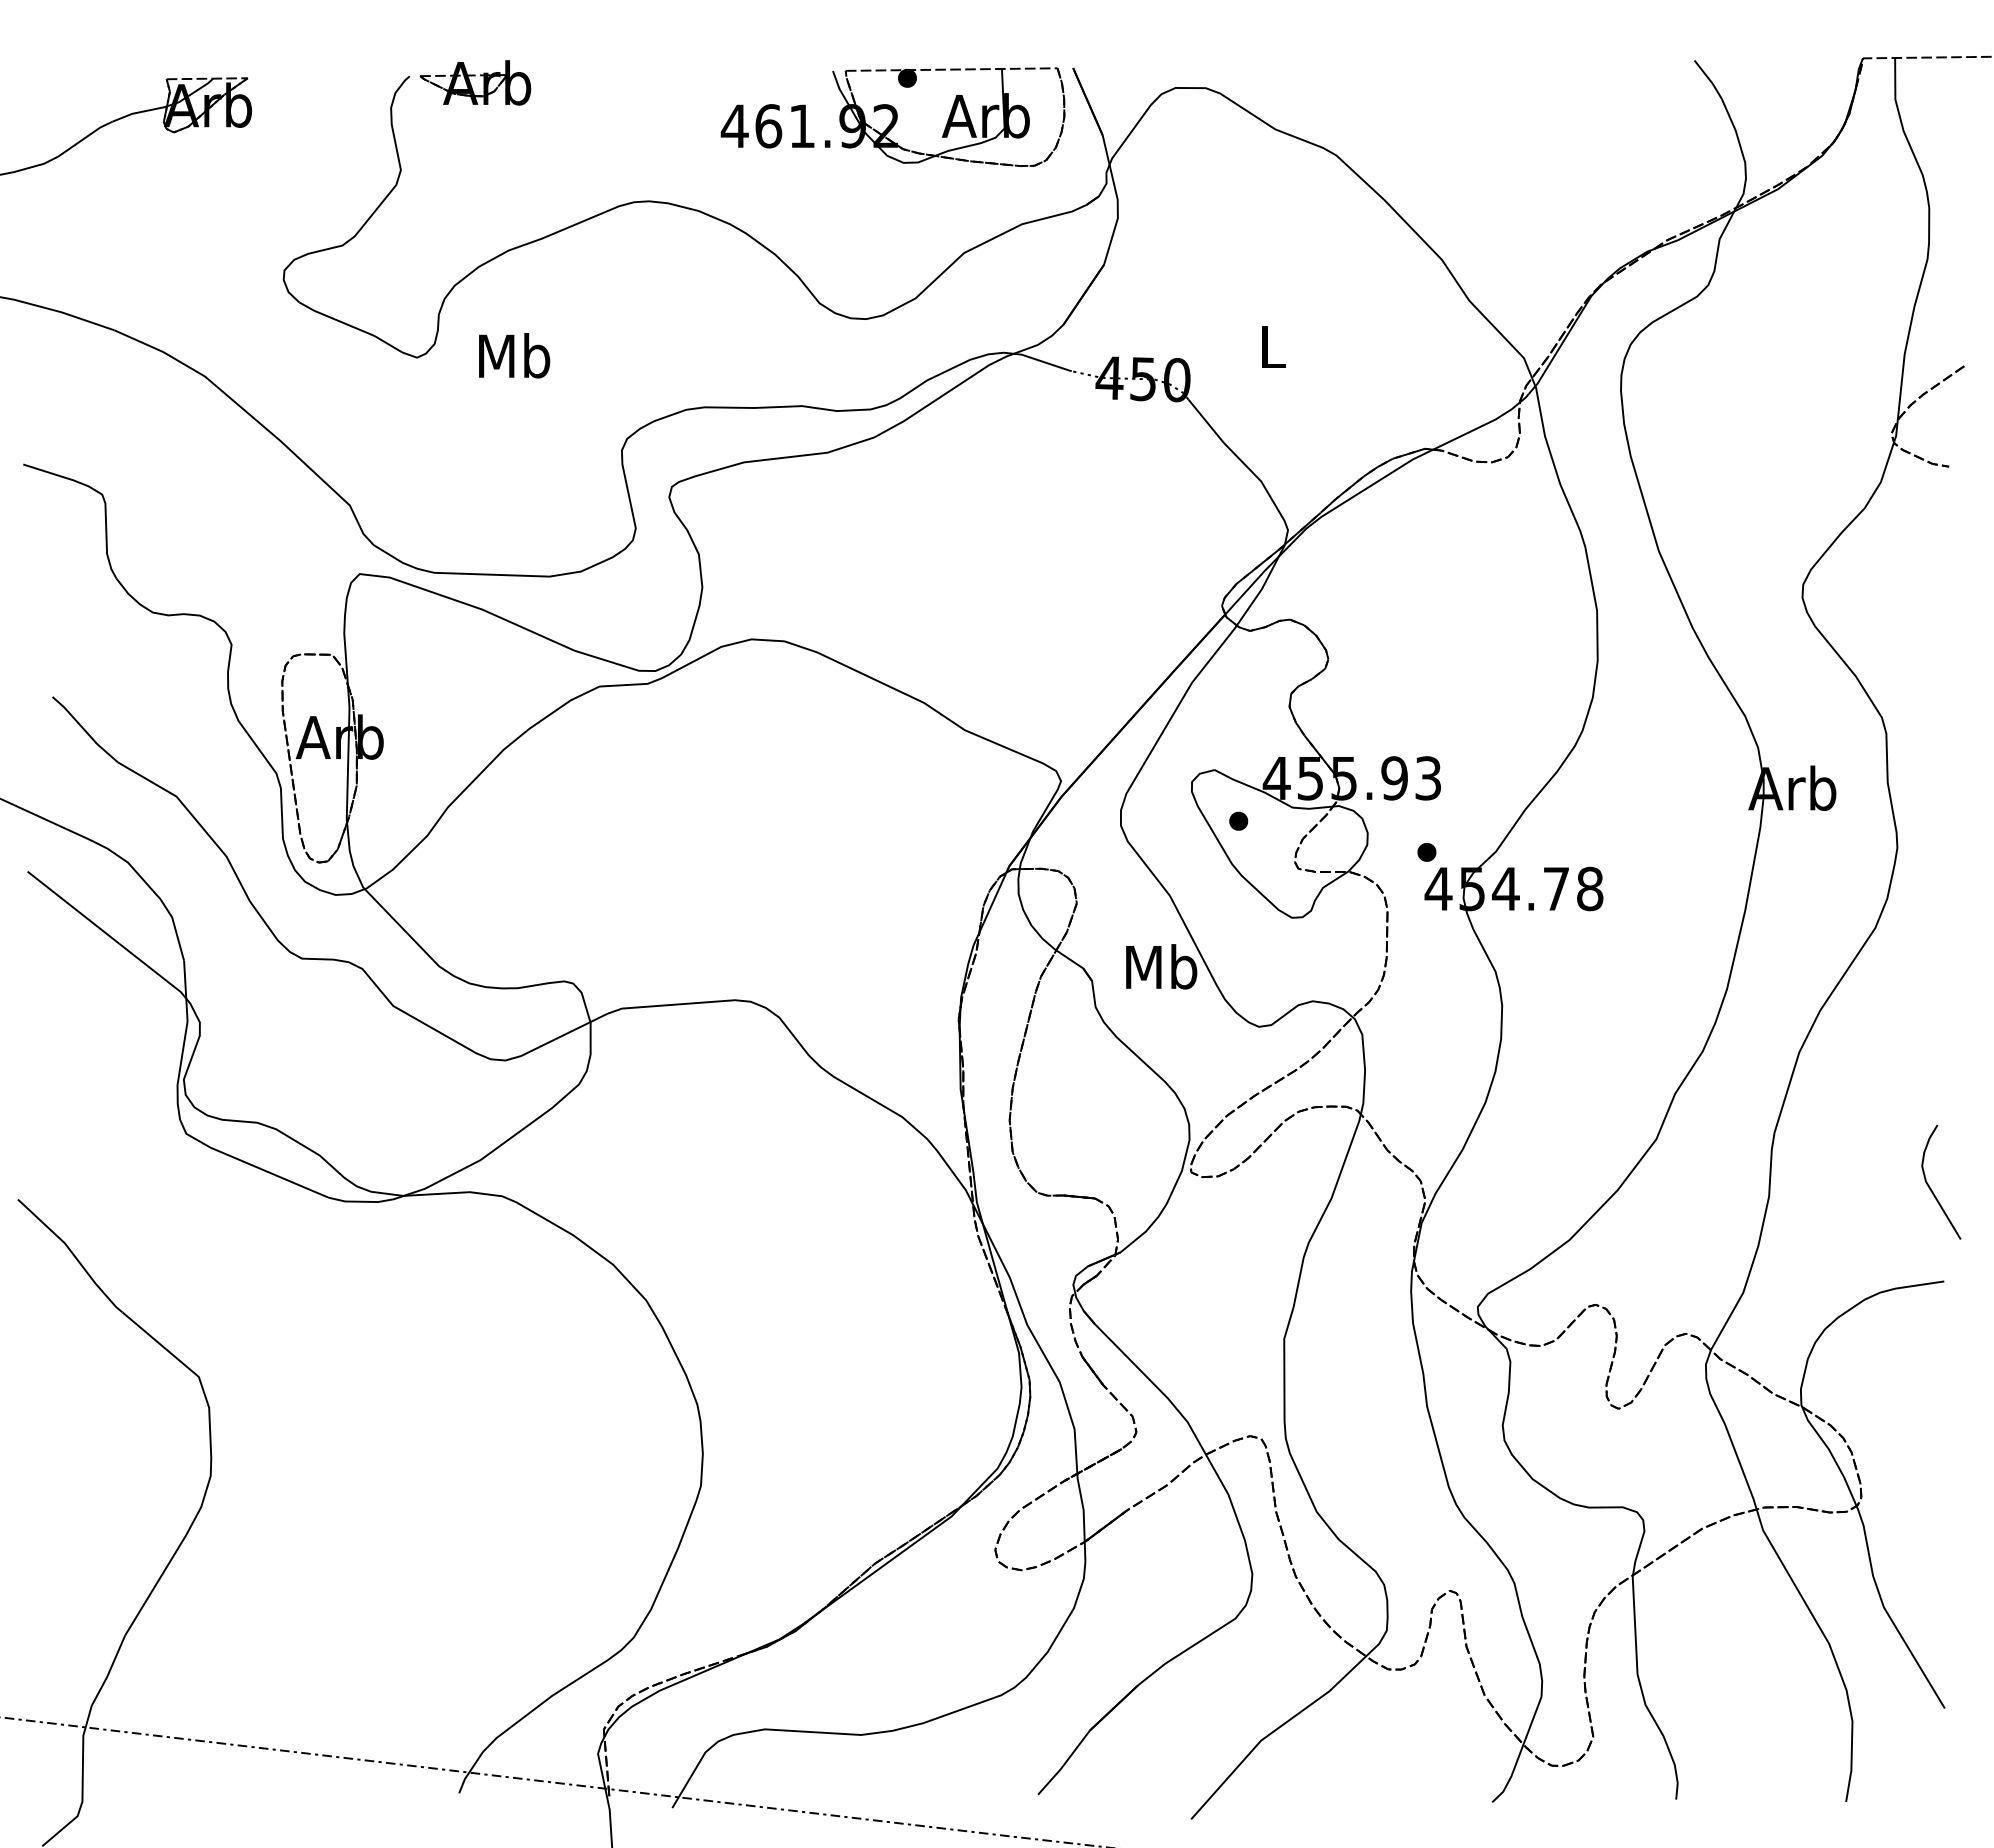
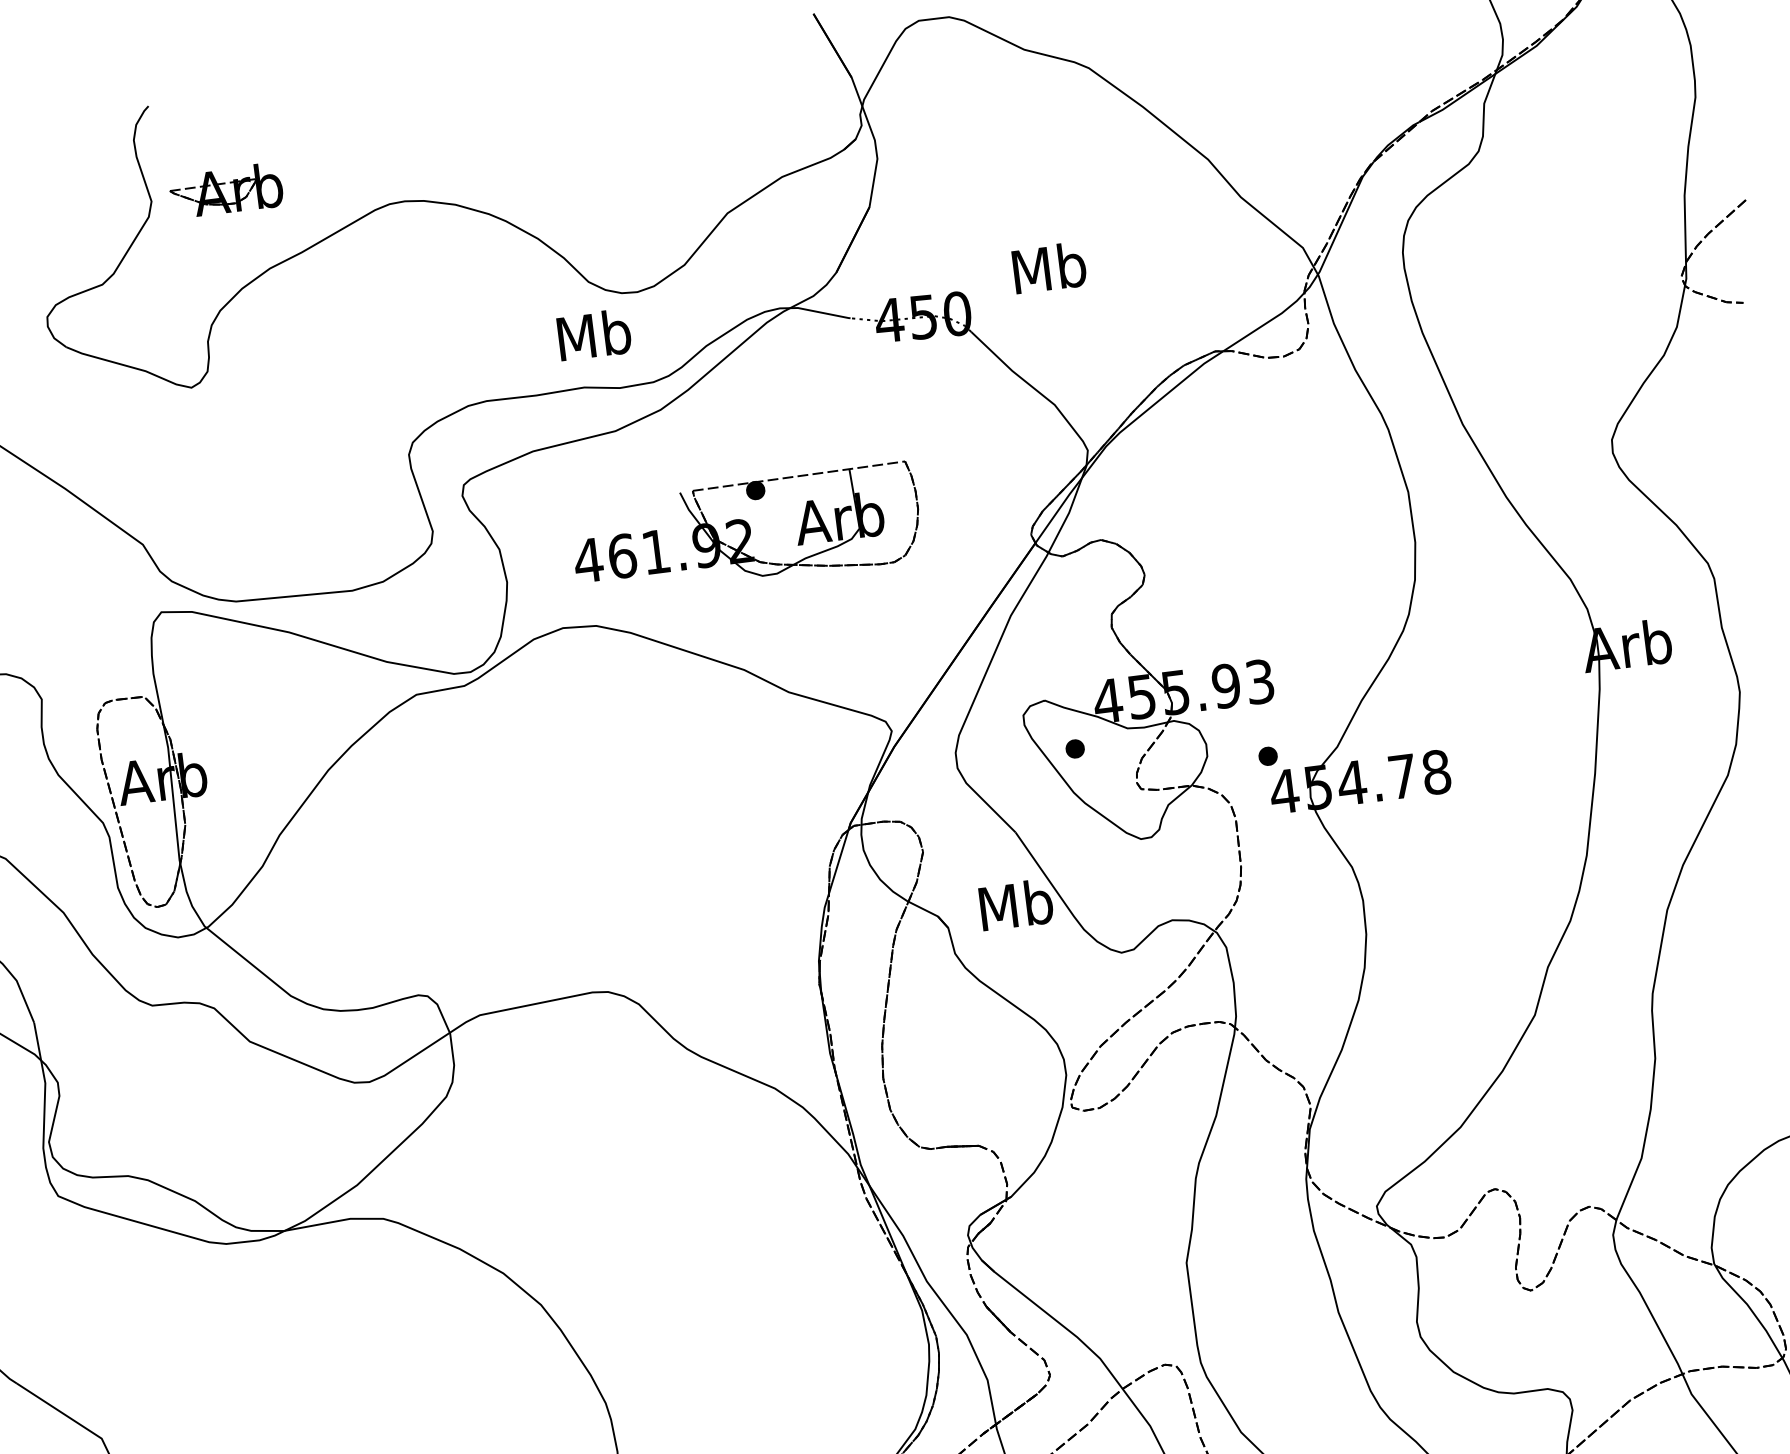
part: (475, 82) -> (226, 190), moved
part: (892, 116) -> (745, 530), moved
text: (1272, 346) -> (1048, 268), L -> Mb
text: (514, 355) -> (594, 334), moved

